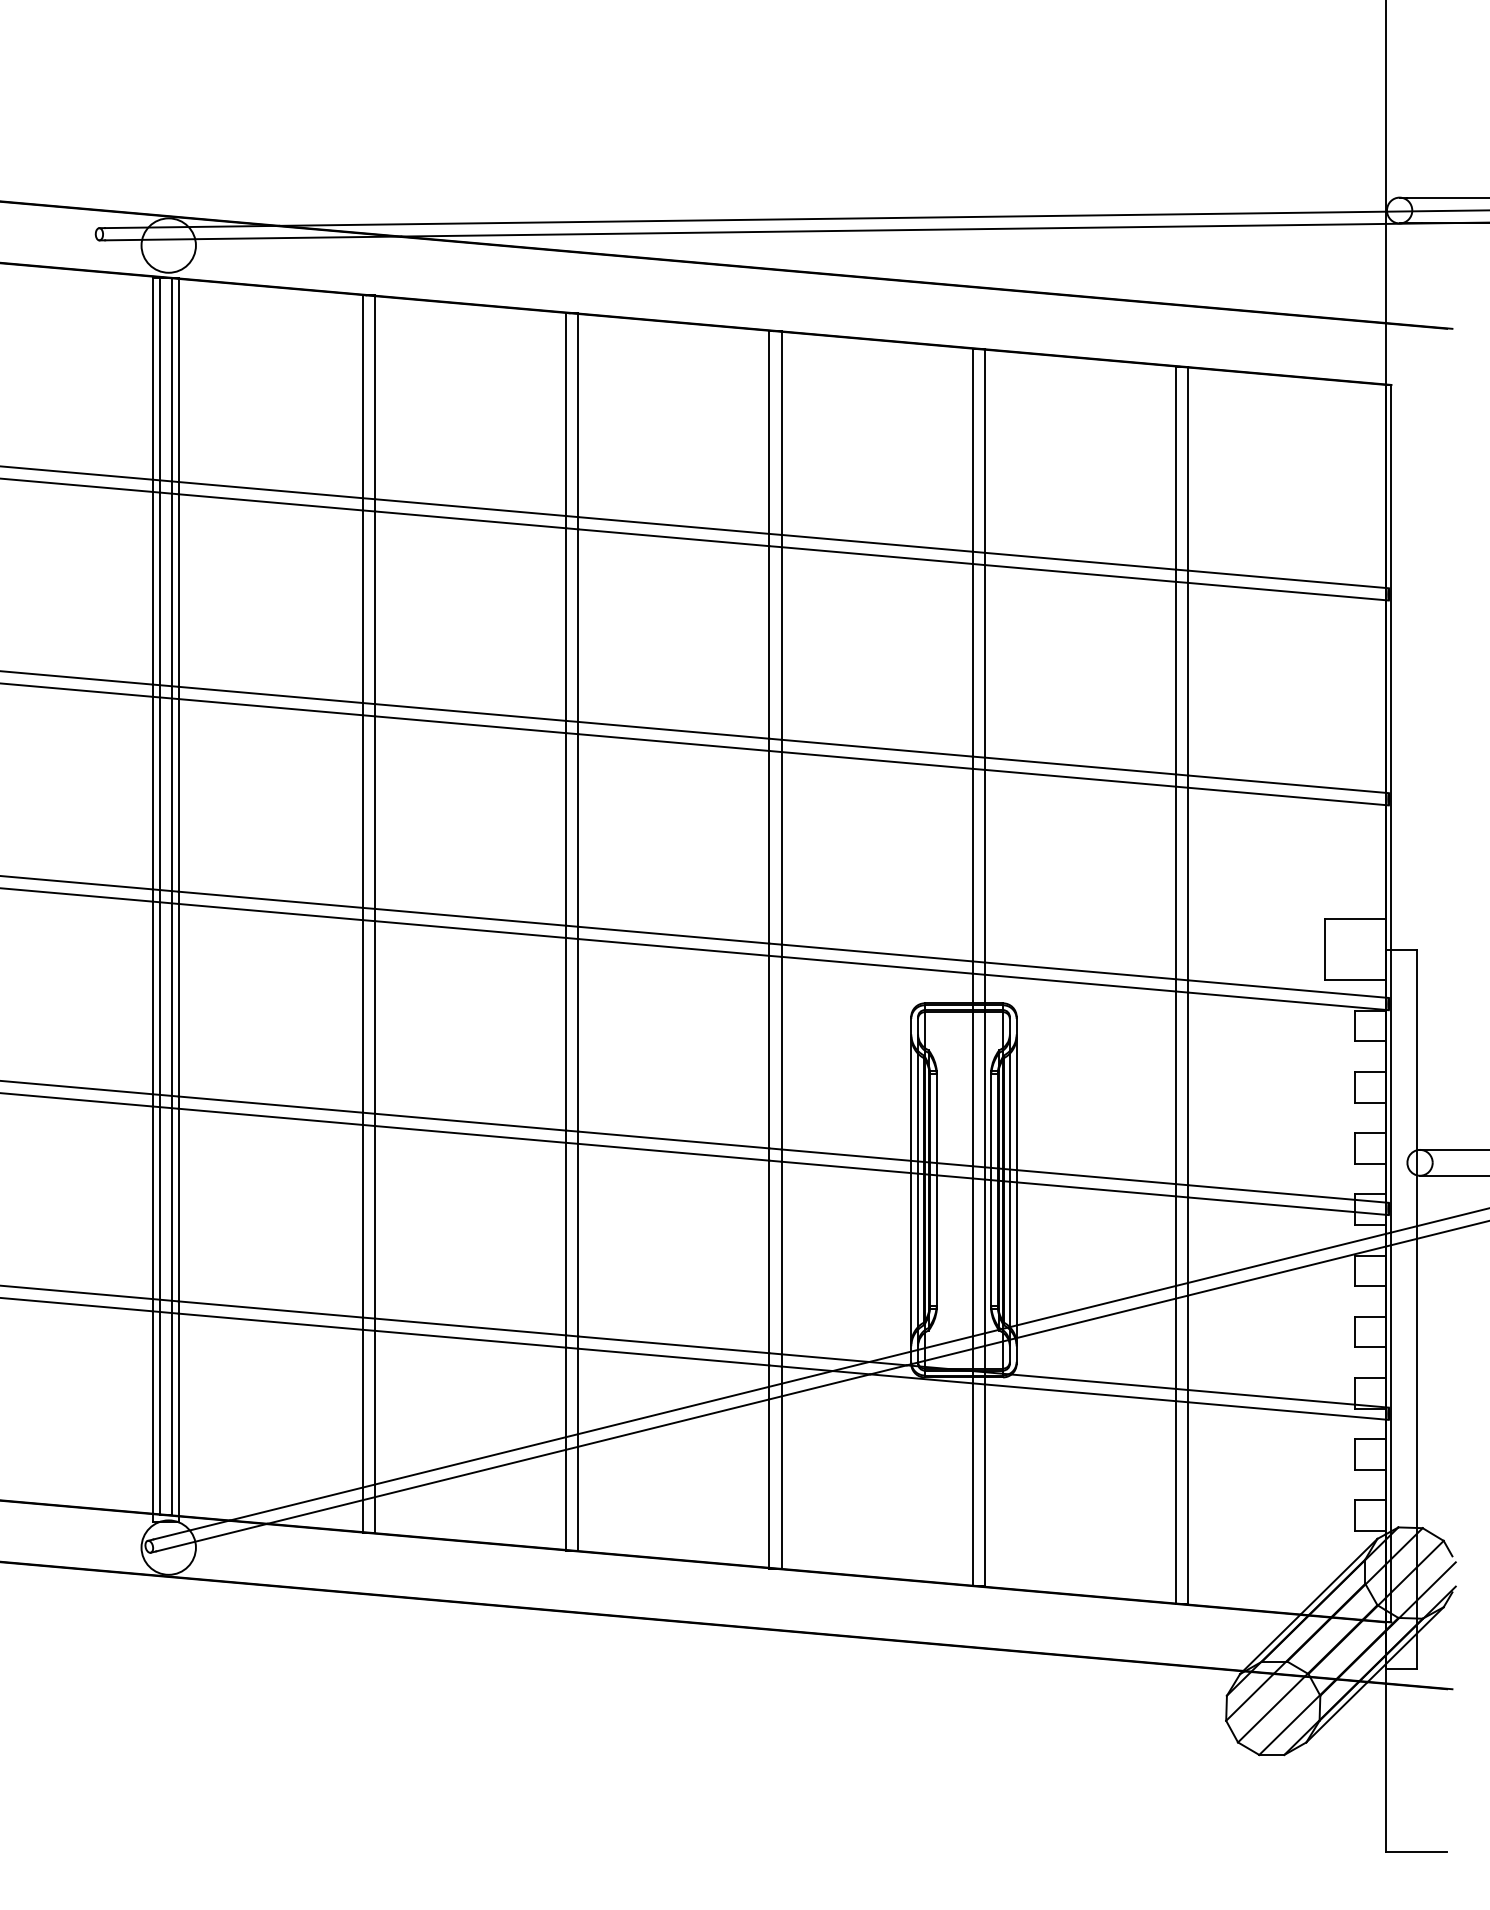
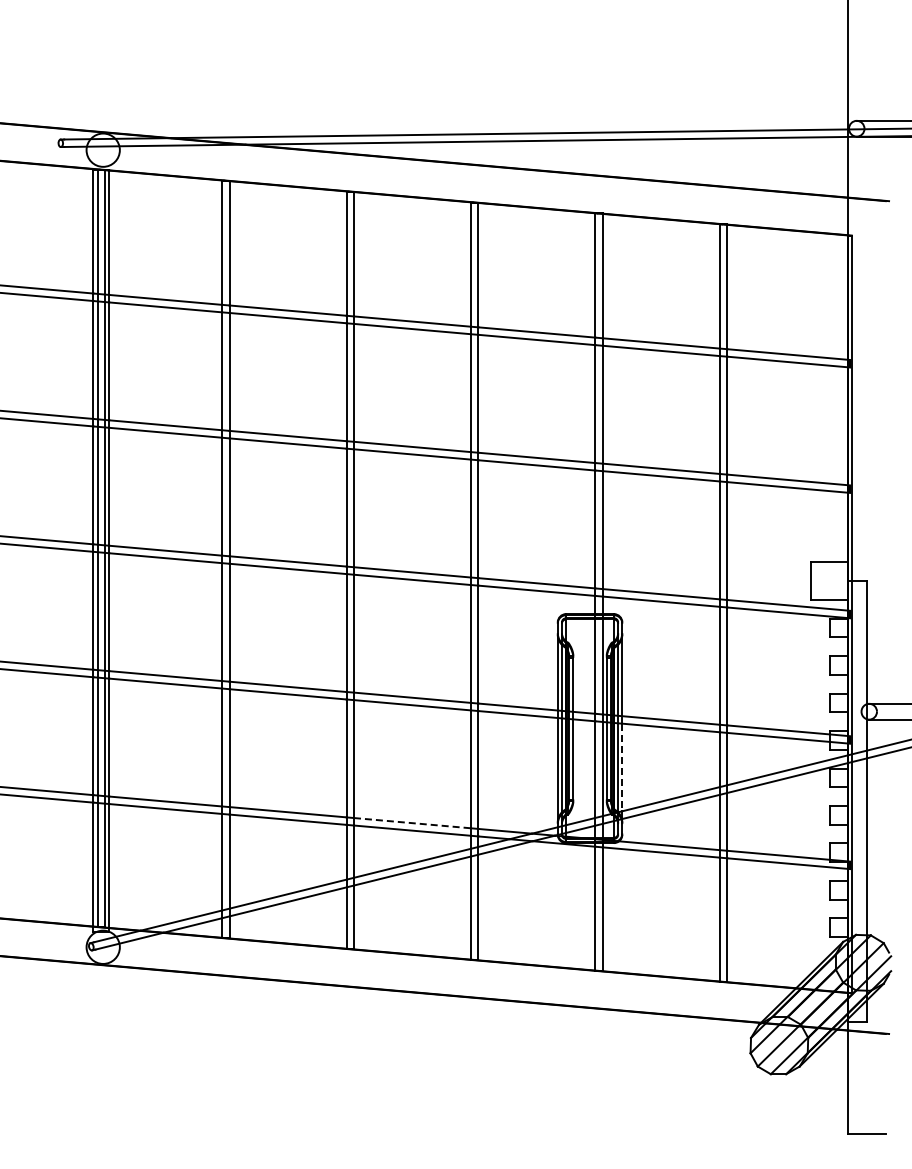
line: (1016, 1253) -> (622, 767), solid -> dashed
line: (673, 1345) -> (412, 823), solid -> dashed

